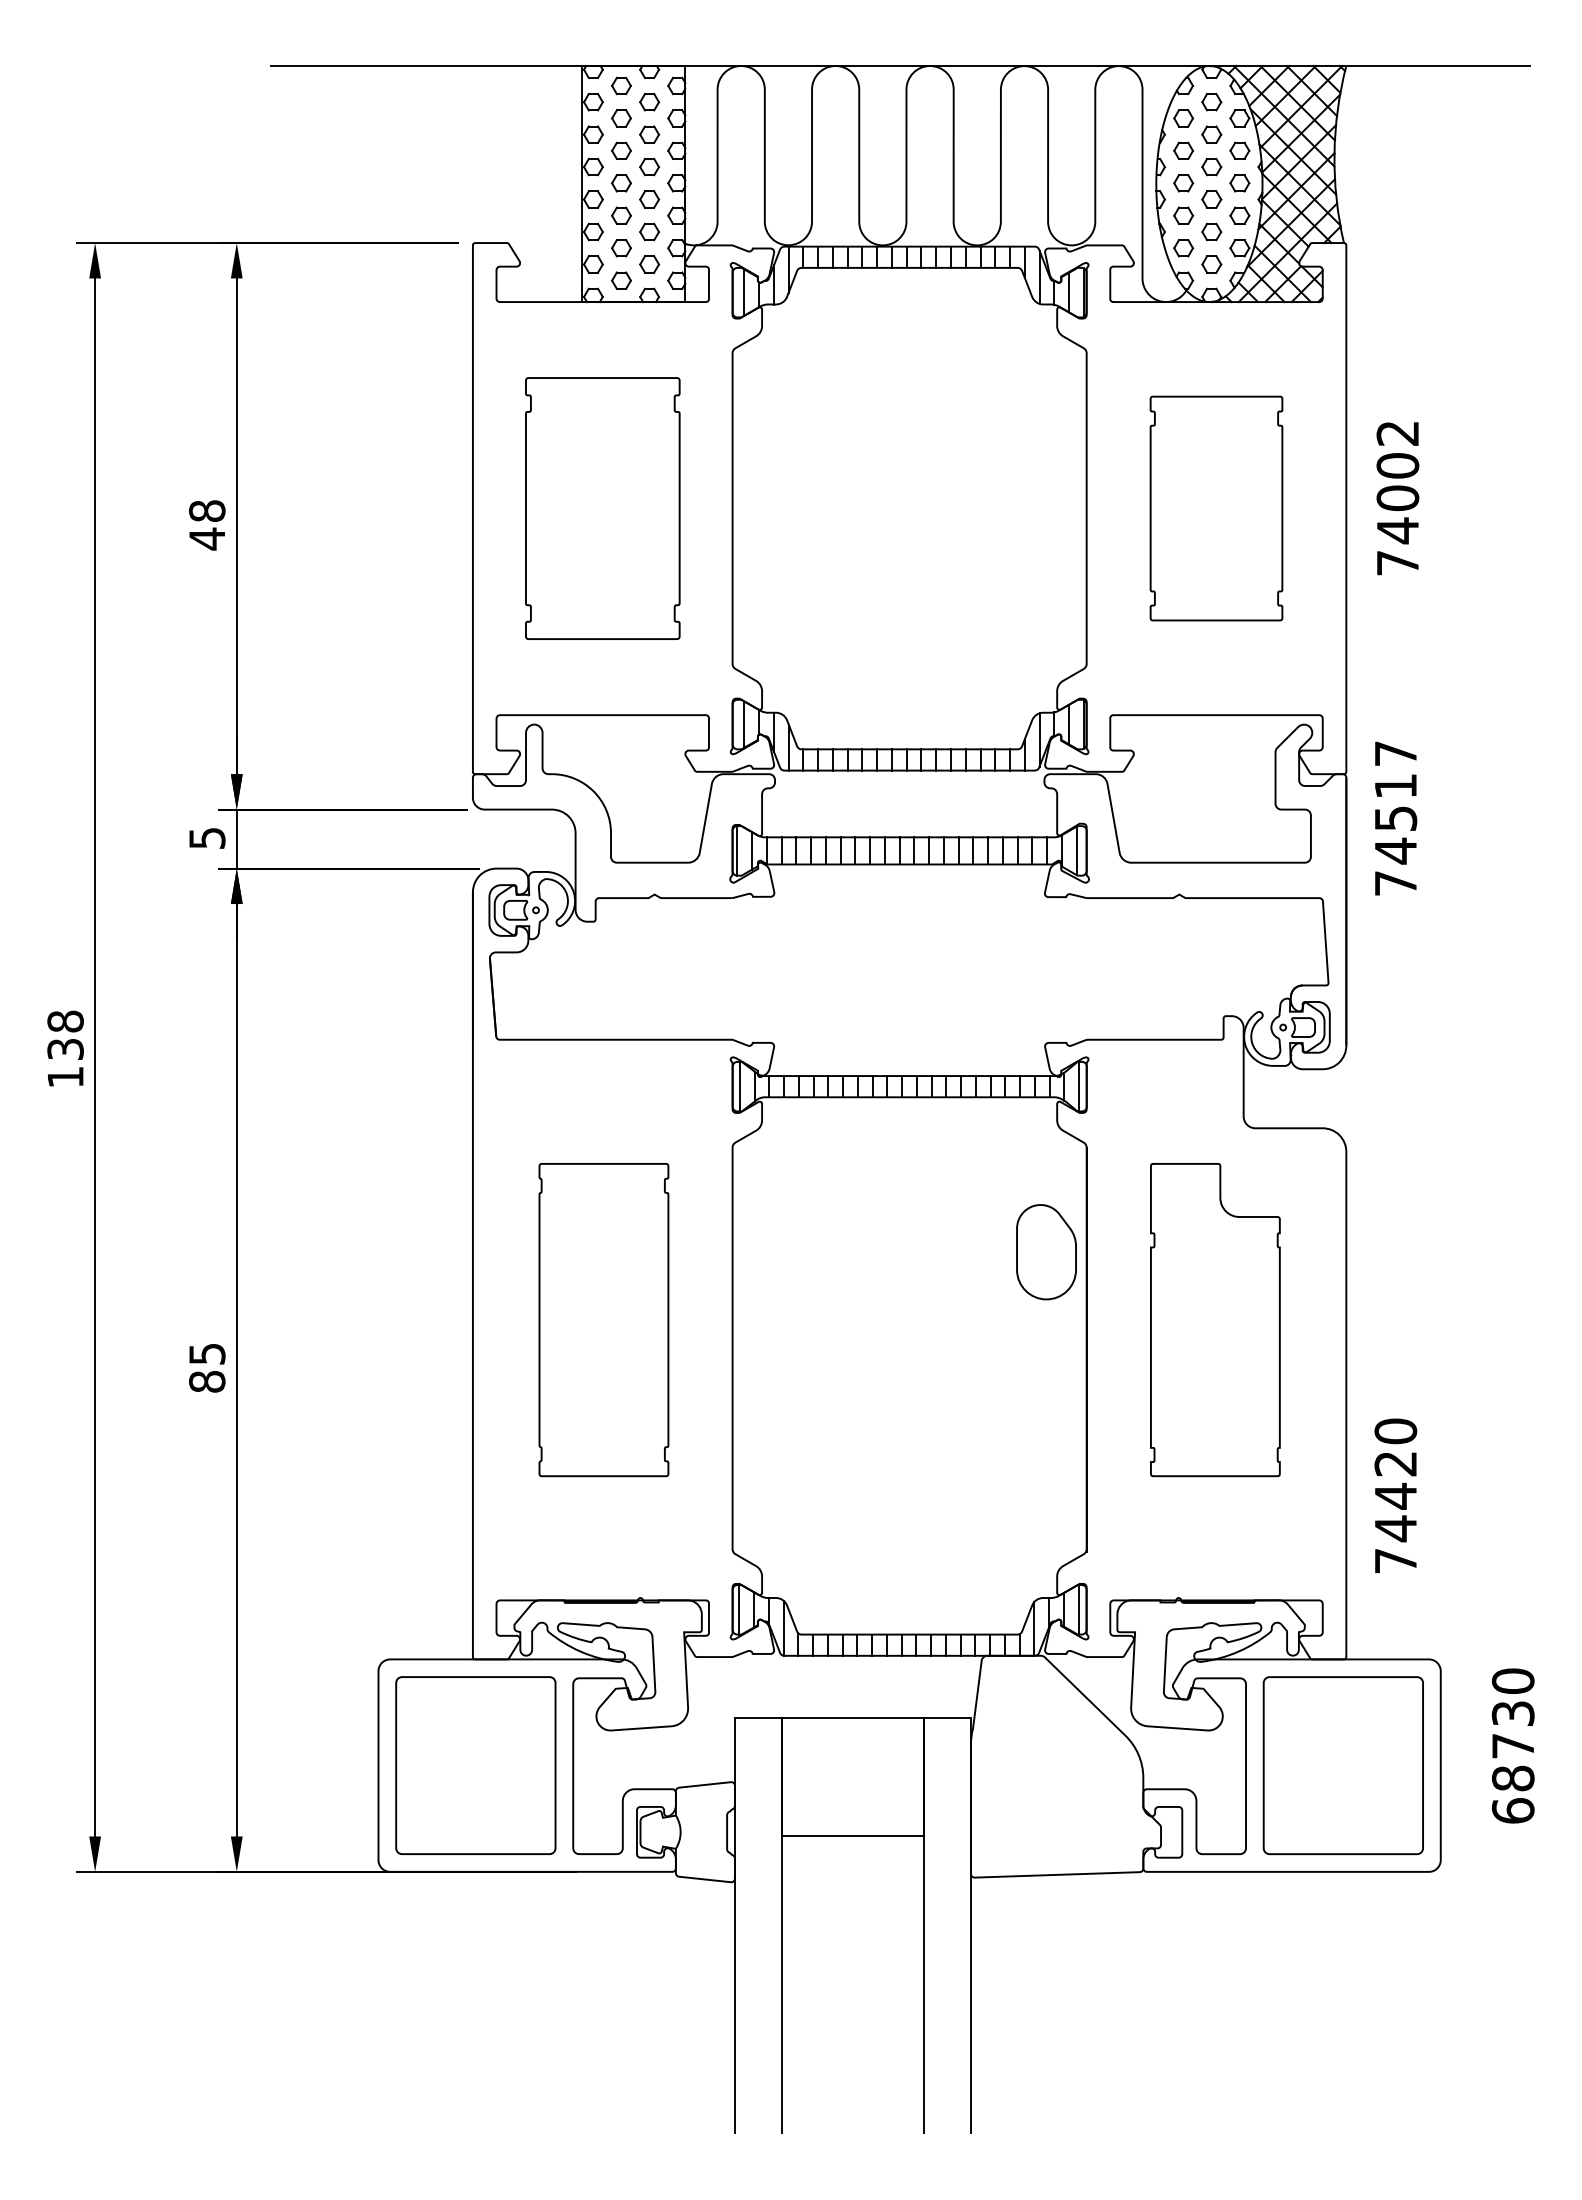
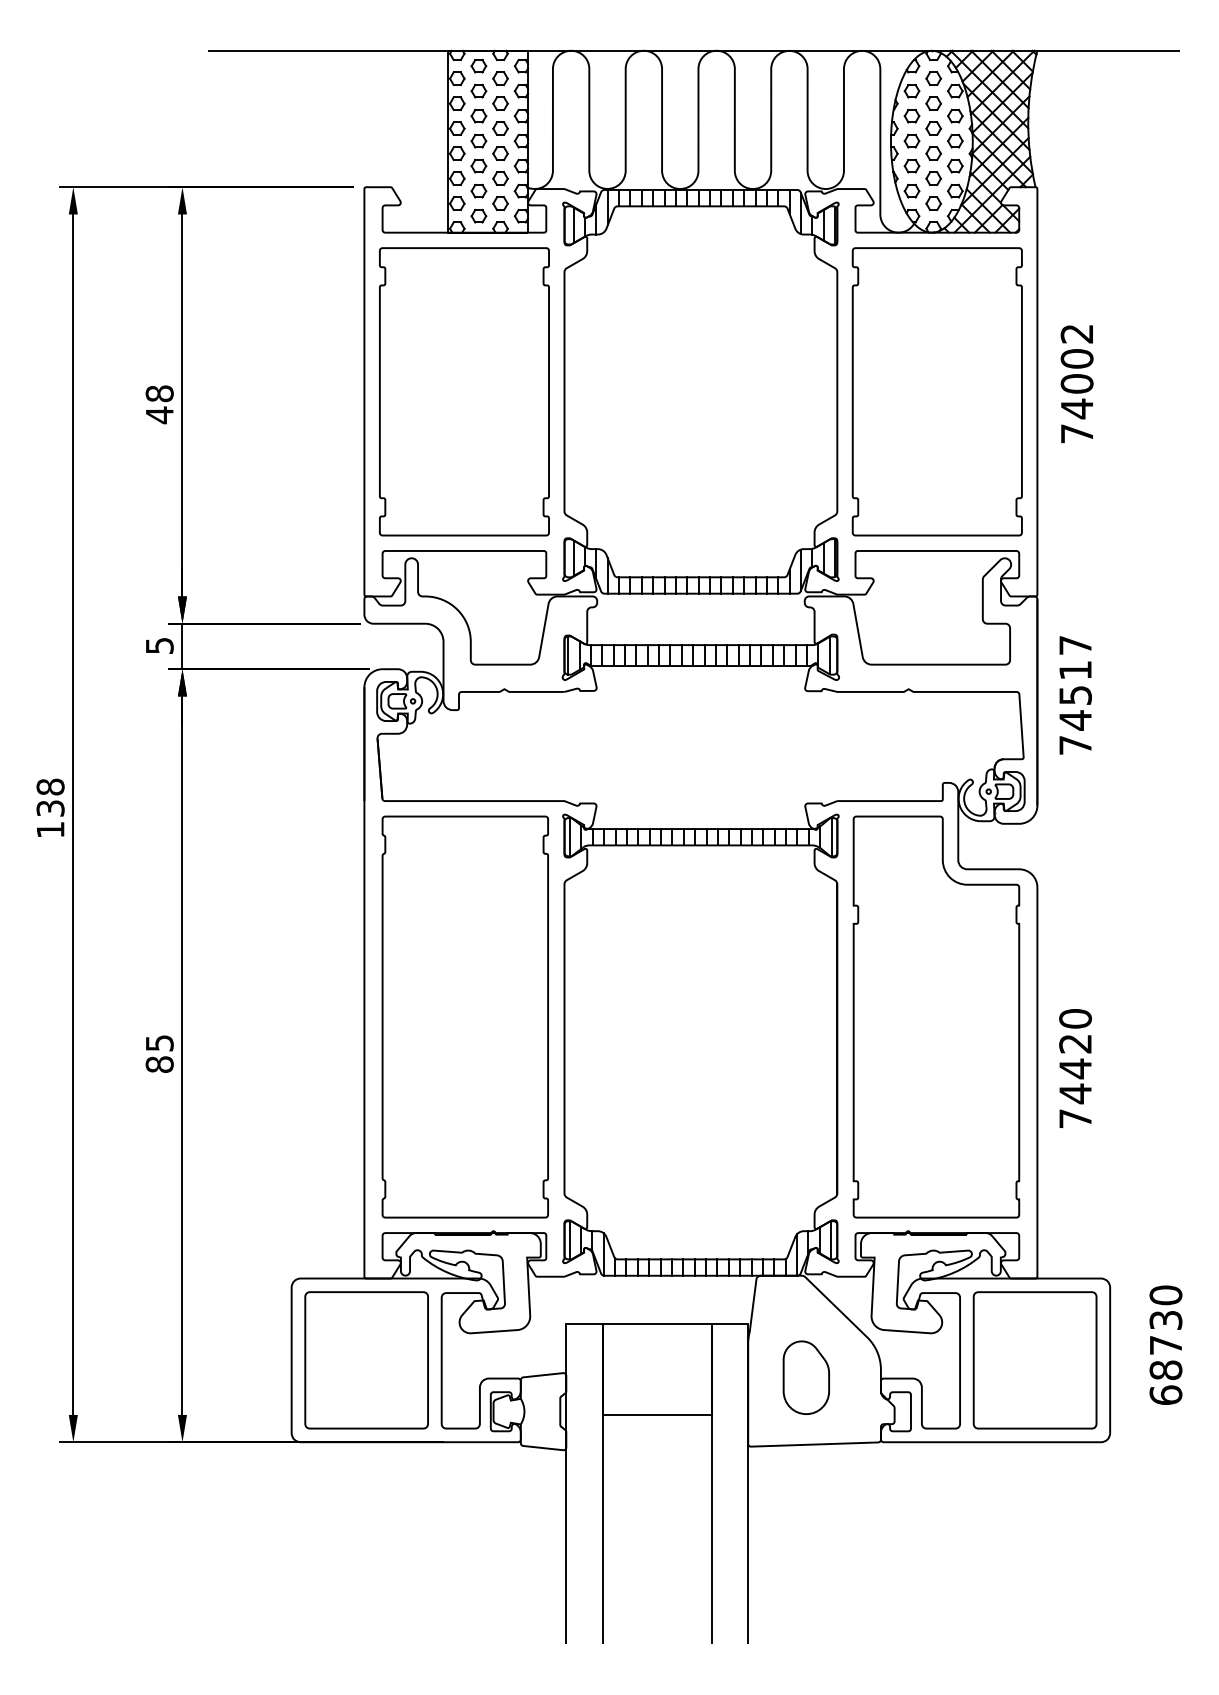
part: (602, 508) -> (464, 391), size x1.43
part: (1216, 508) -> (937, 391), size x1.67
text: (1396, 818) -> (1076, 695), moved
part: (1046, 1252) -> (806, 1377), moved
part: (603, 1319) -> (465, 1016), size x1.67
part: (1215, 1319) -> (936, 1016), size x1.67
text: (1395, 1495) -> (1075, 1068), moved

